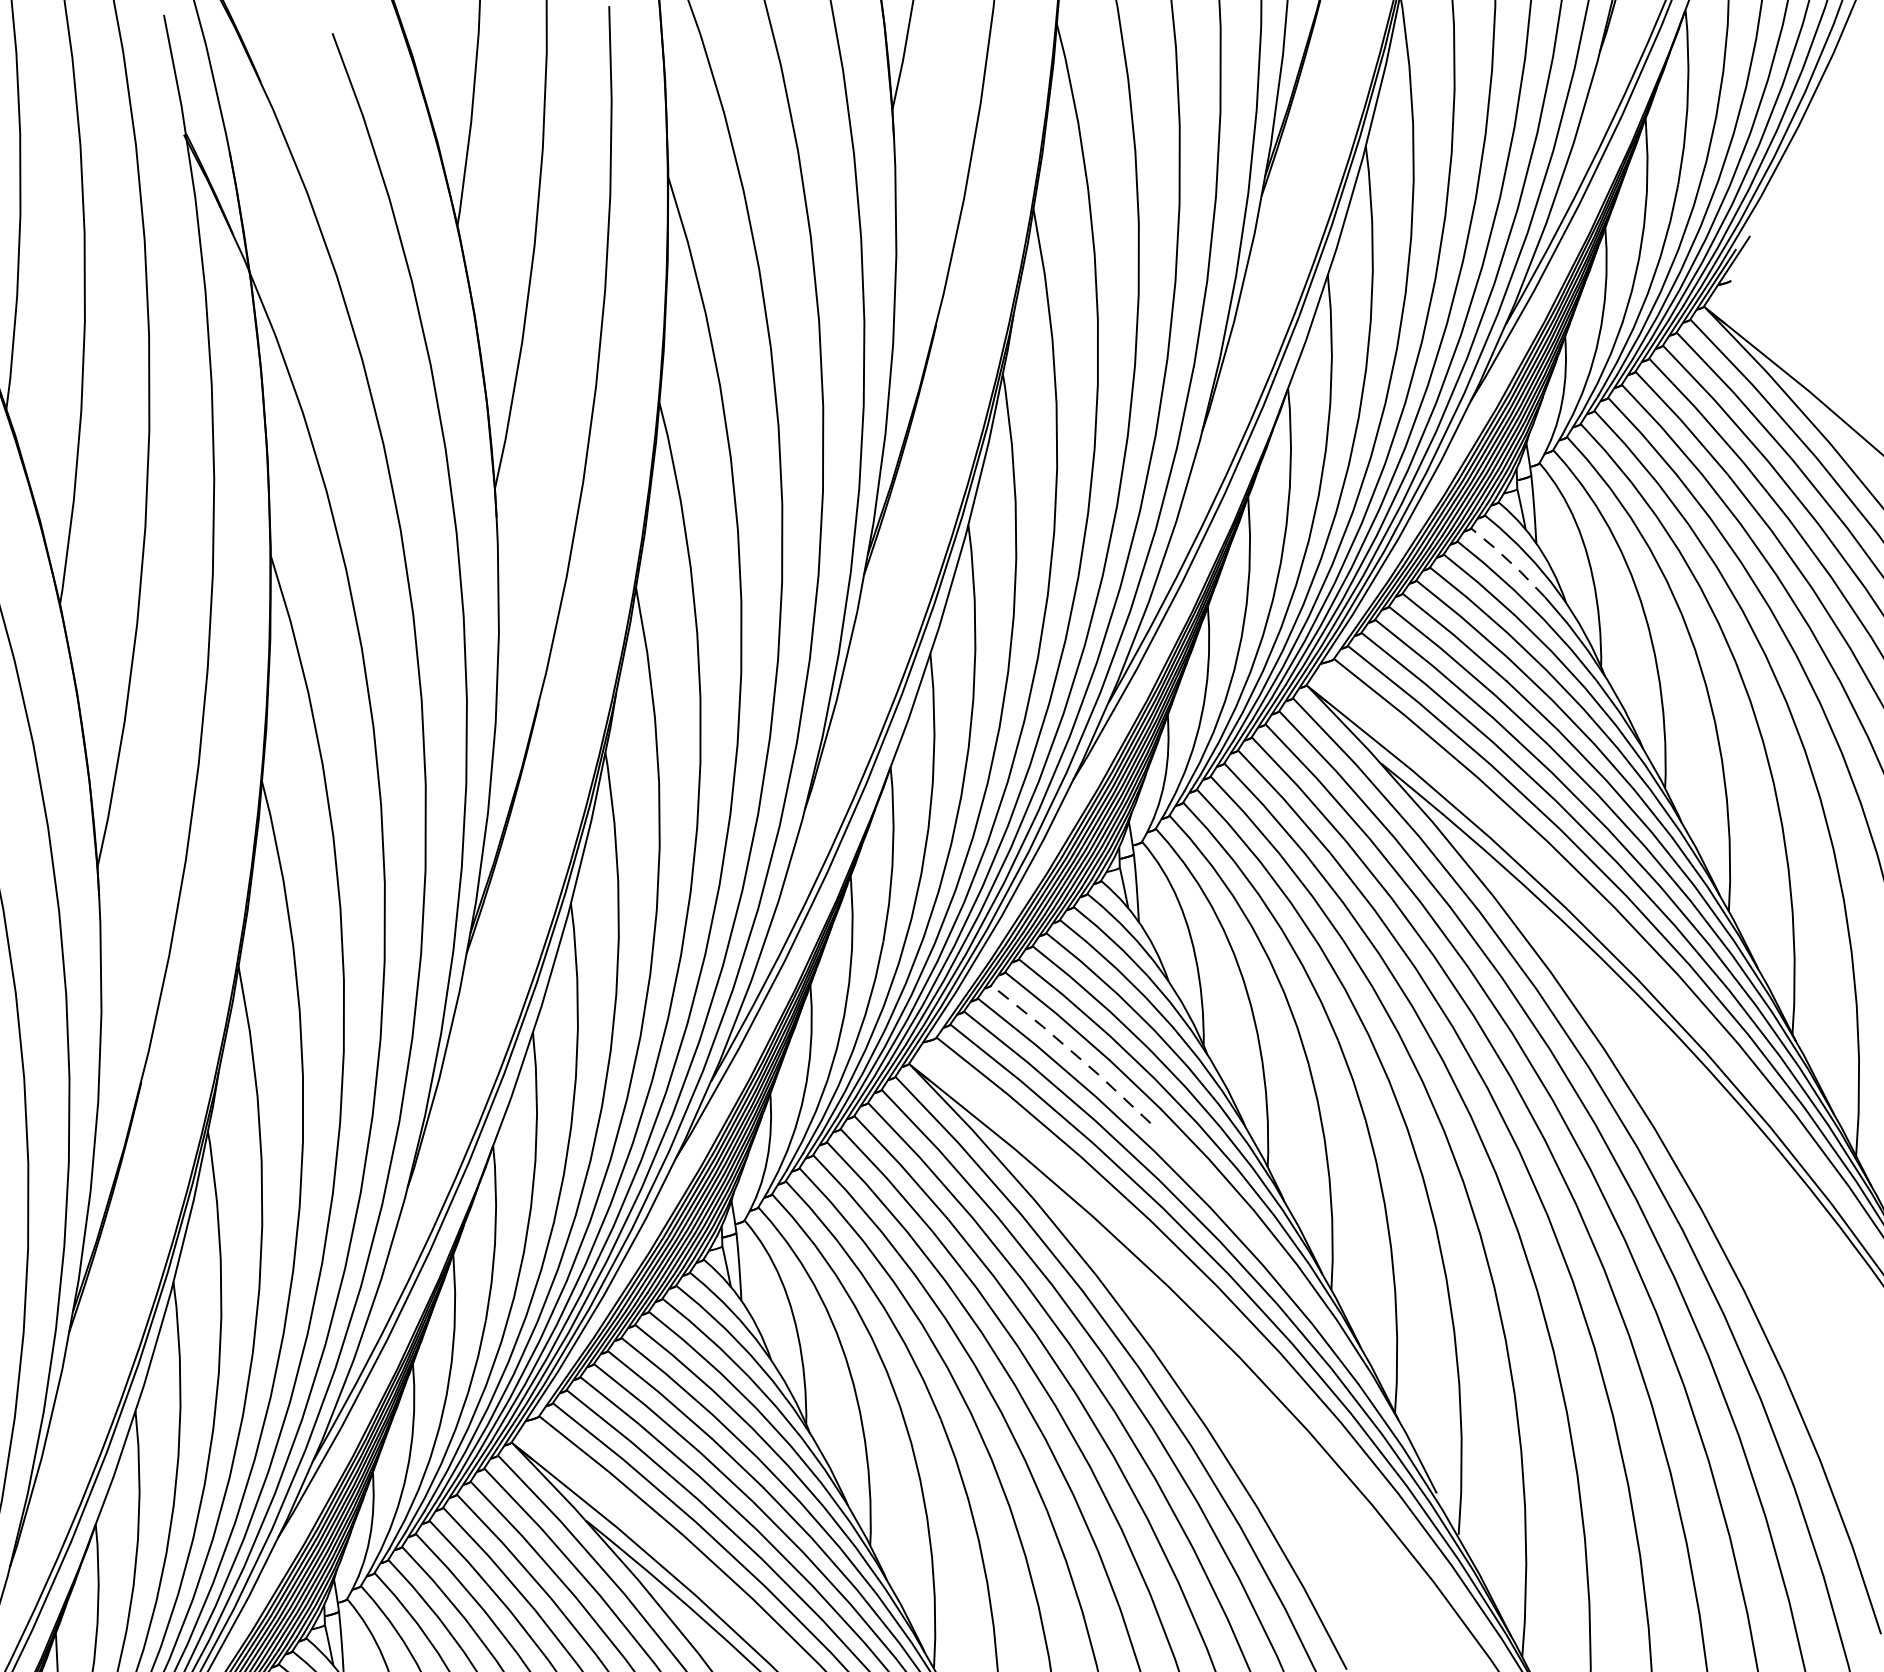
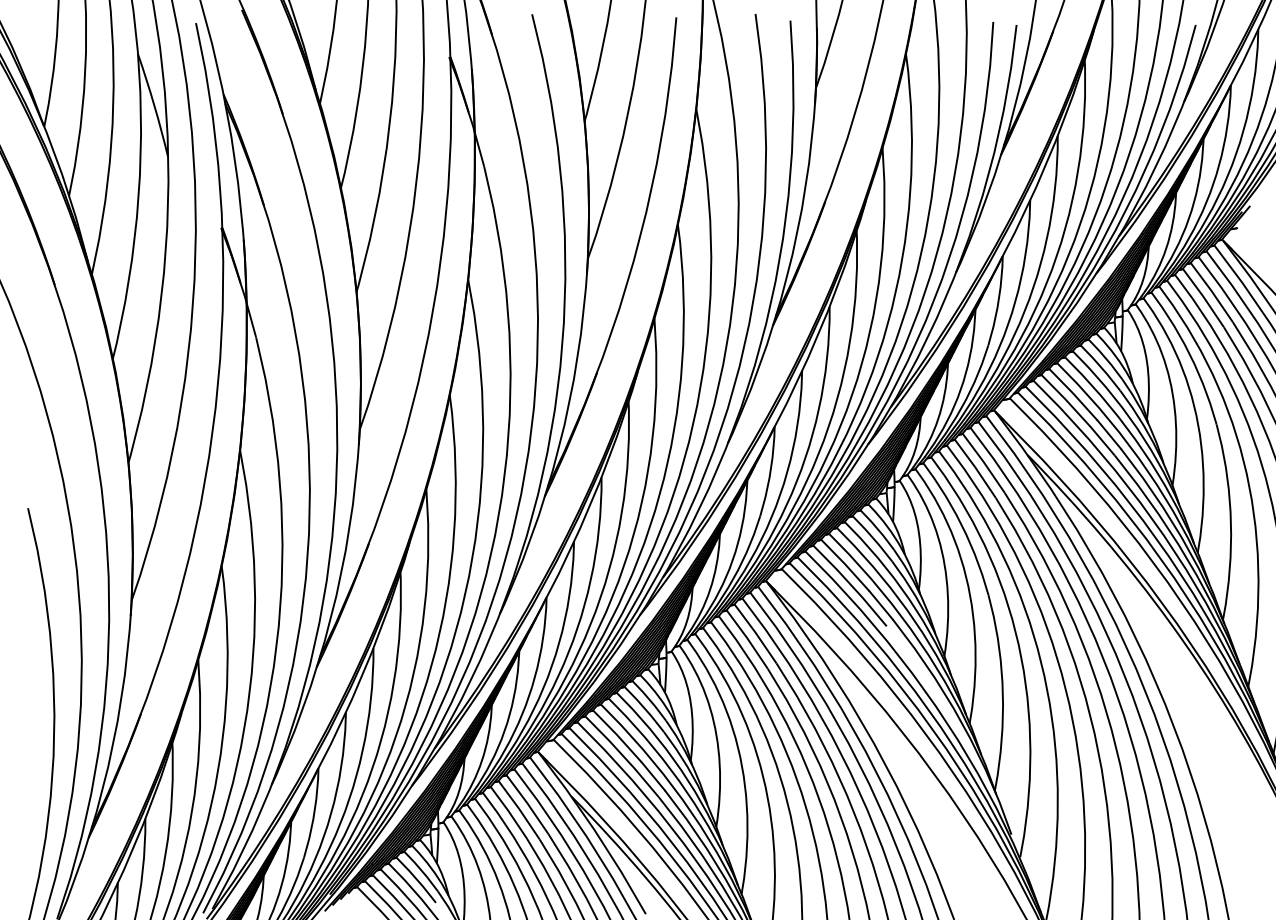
line: (1509, 560) -> (1106, 358), dashed -> solid
line: (1071, 1051) -> (850, 584), dashed -> solid

